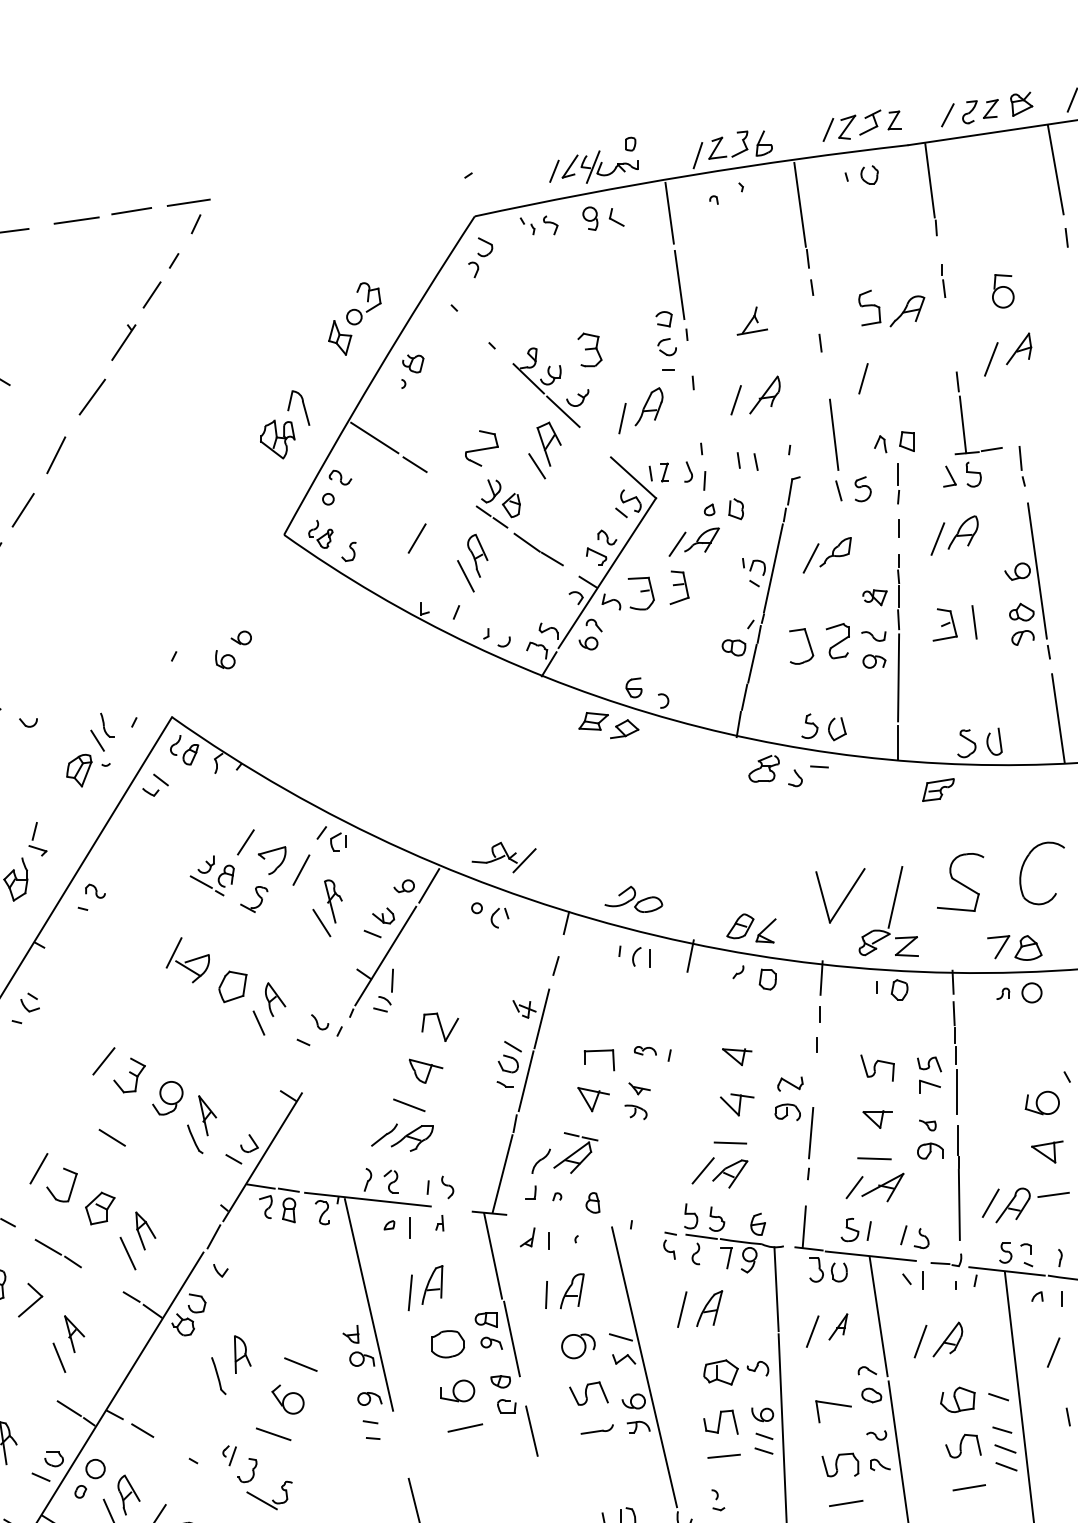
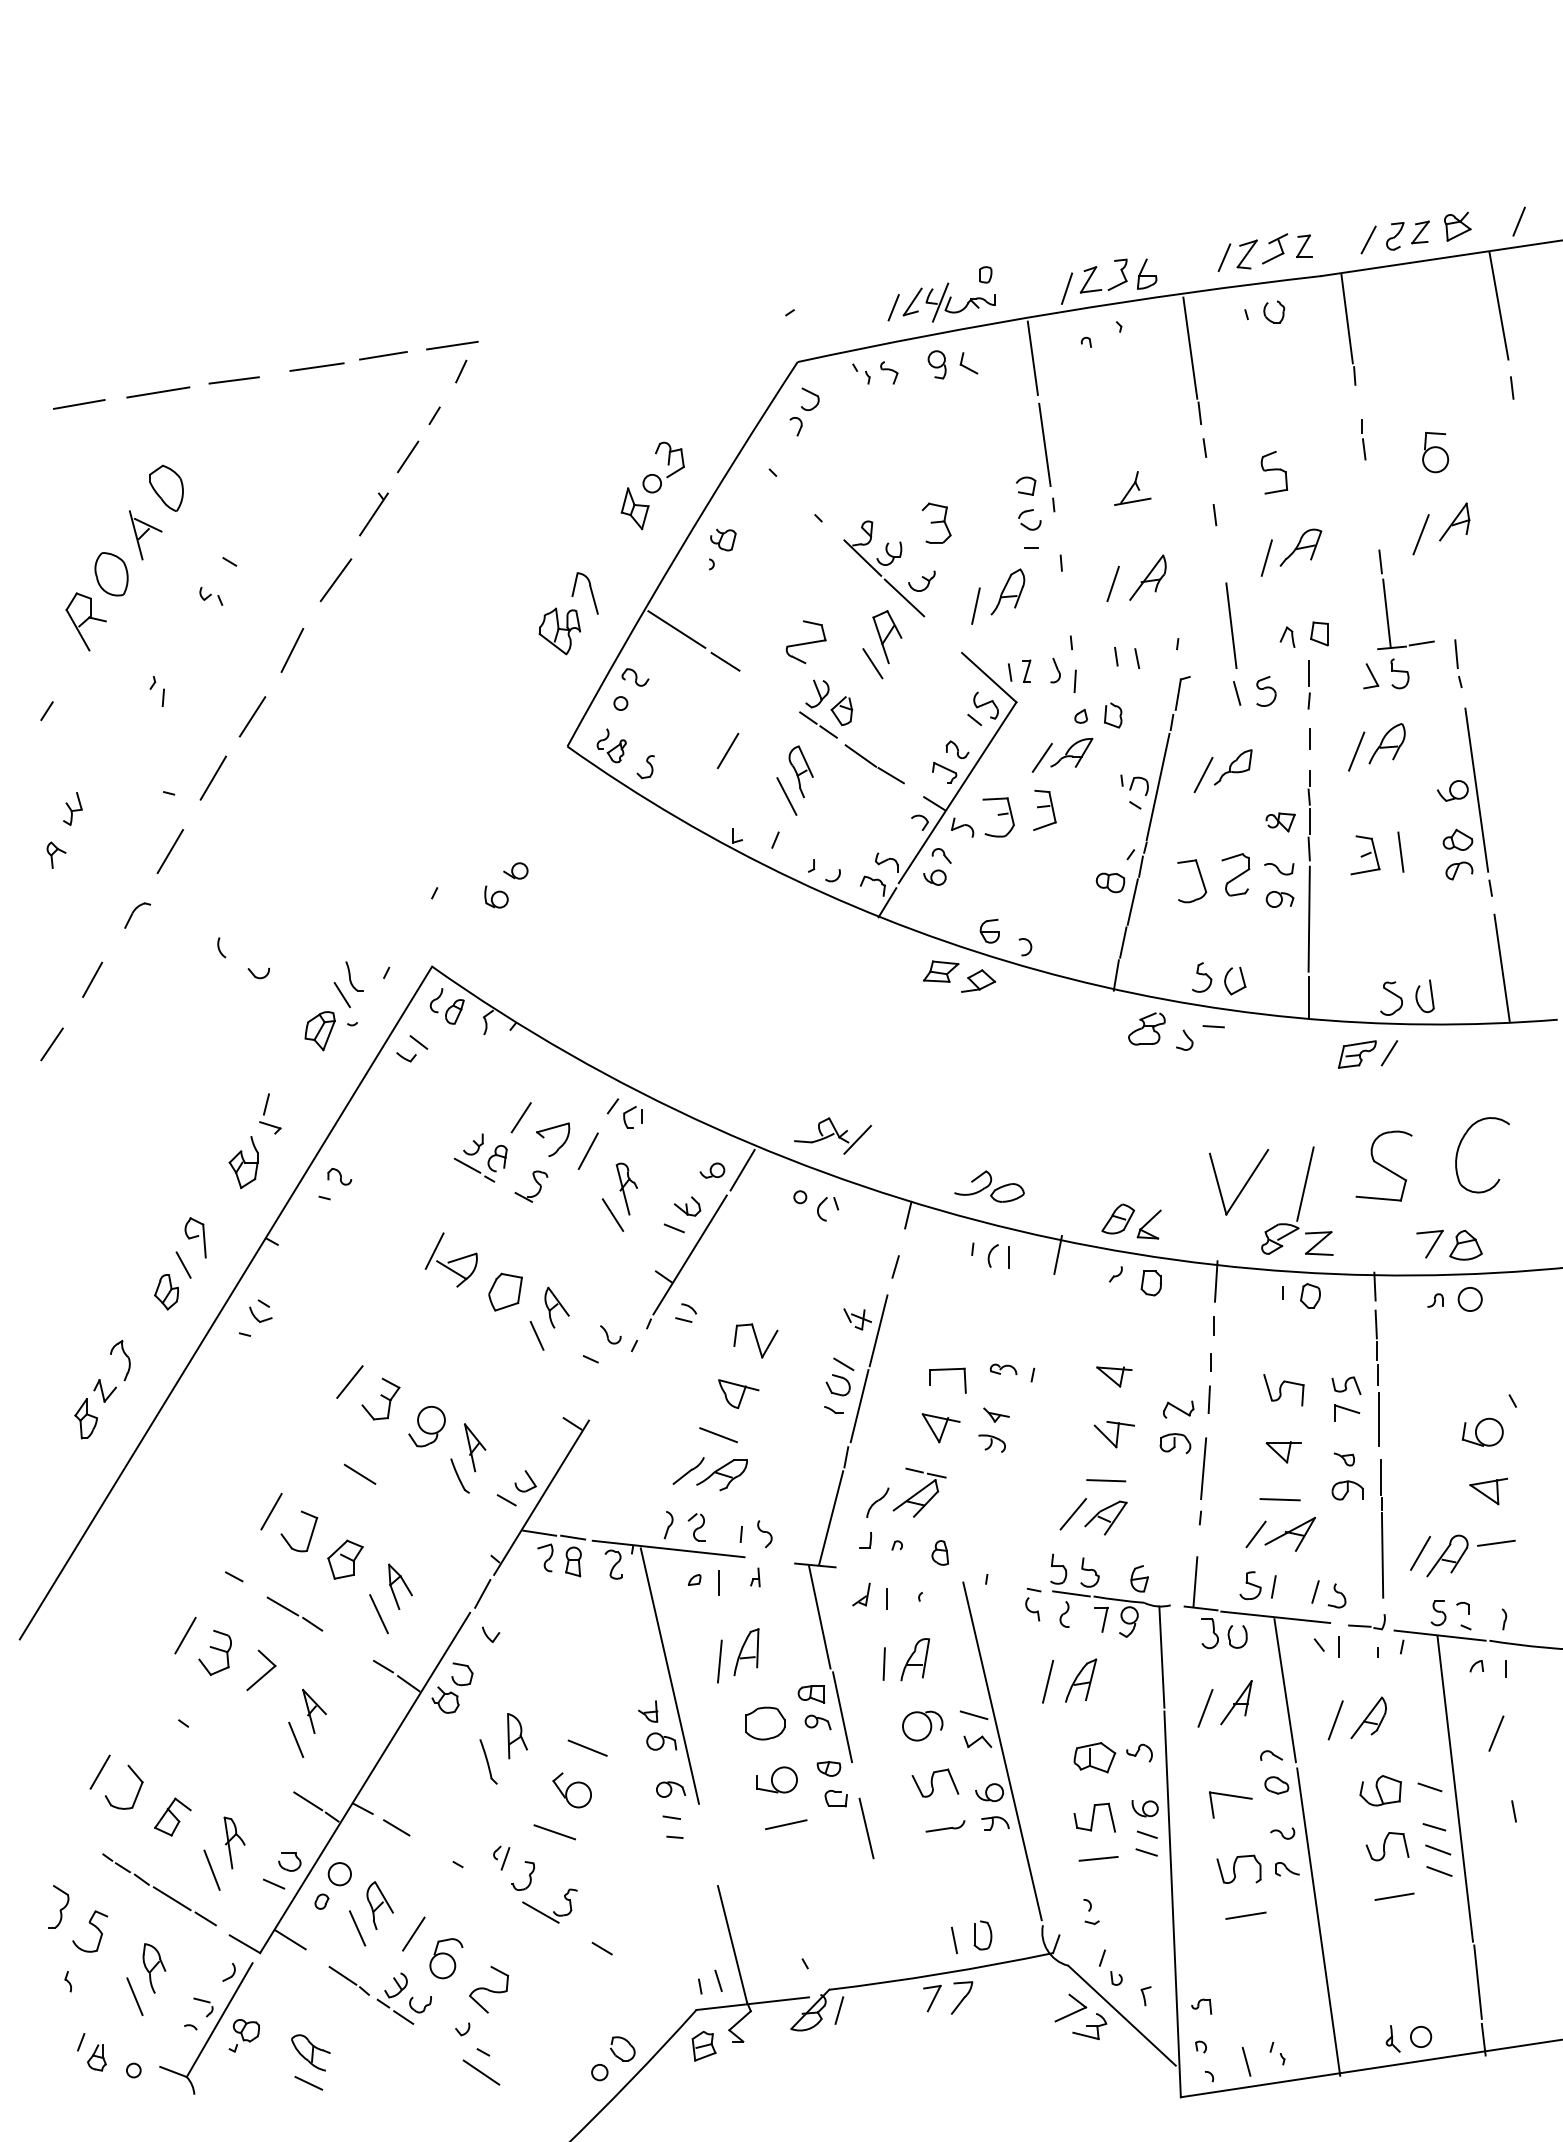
part: (907, 311) -> (1300, 547), moved
line: (965, 789) -> (1389, 1053), added
line: (391, 980) -> (1208, 1399), moved
part: (838, 1326) -> (1236, 1702), size x1.43

